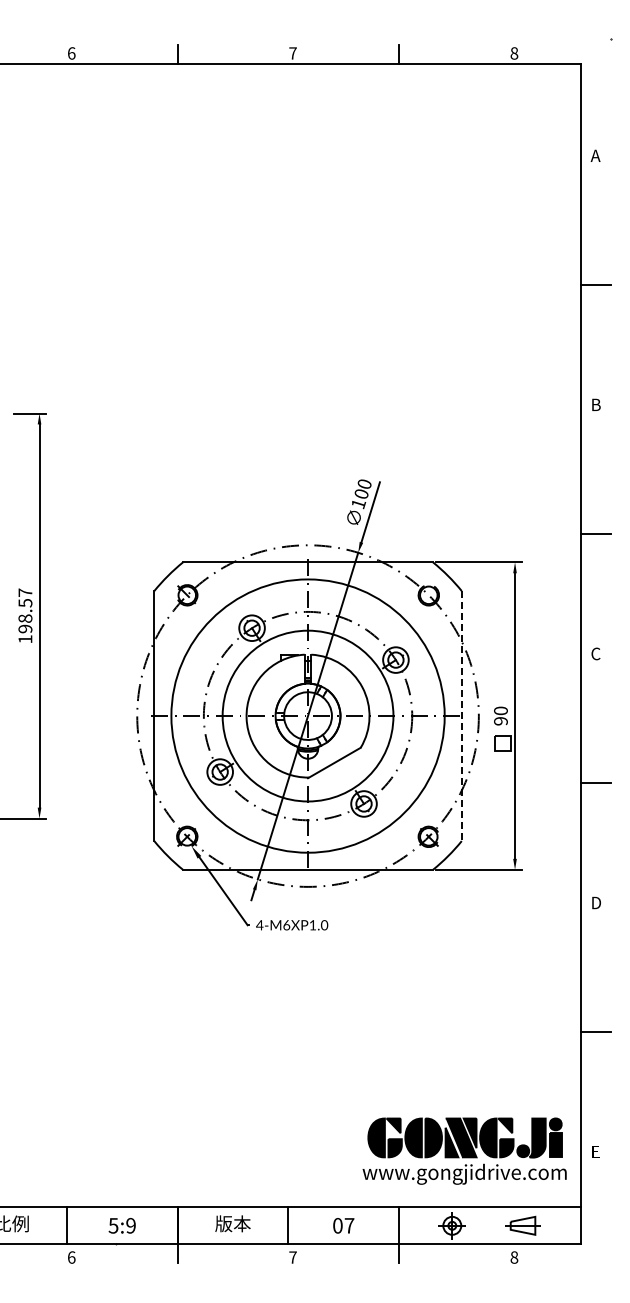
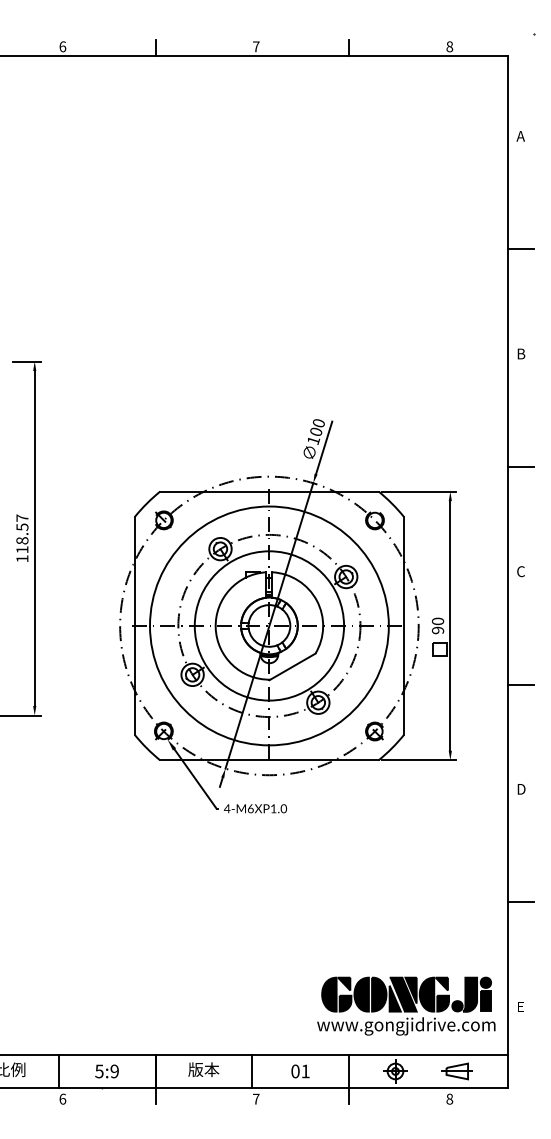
text: (25, 628) -> (22, 549), 198.57 -> 118.57
line: (461, 716) -> (403, 626), dashed -> solid
text: (349, 1225) -> (305, 1071), 07 -> 01

